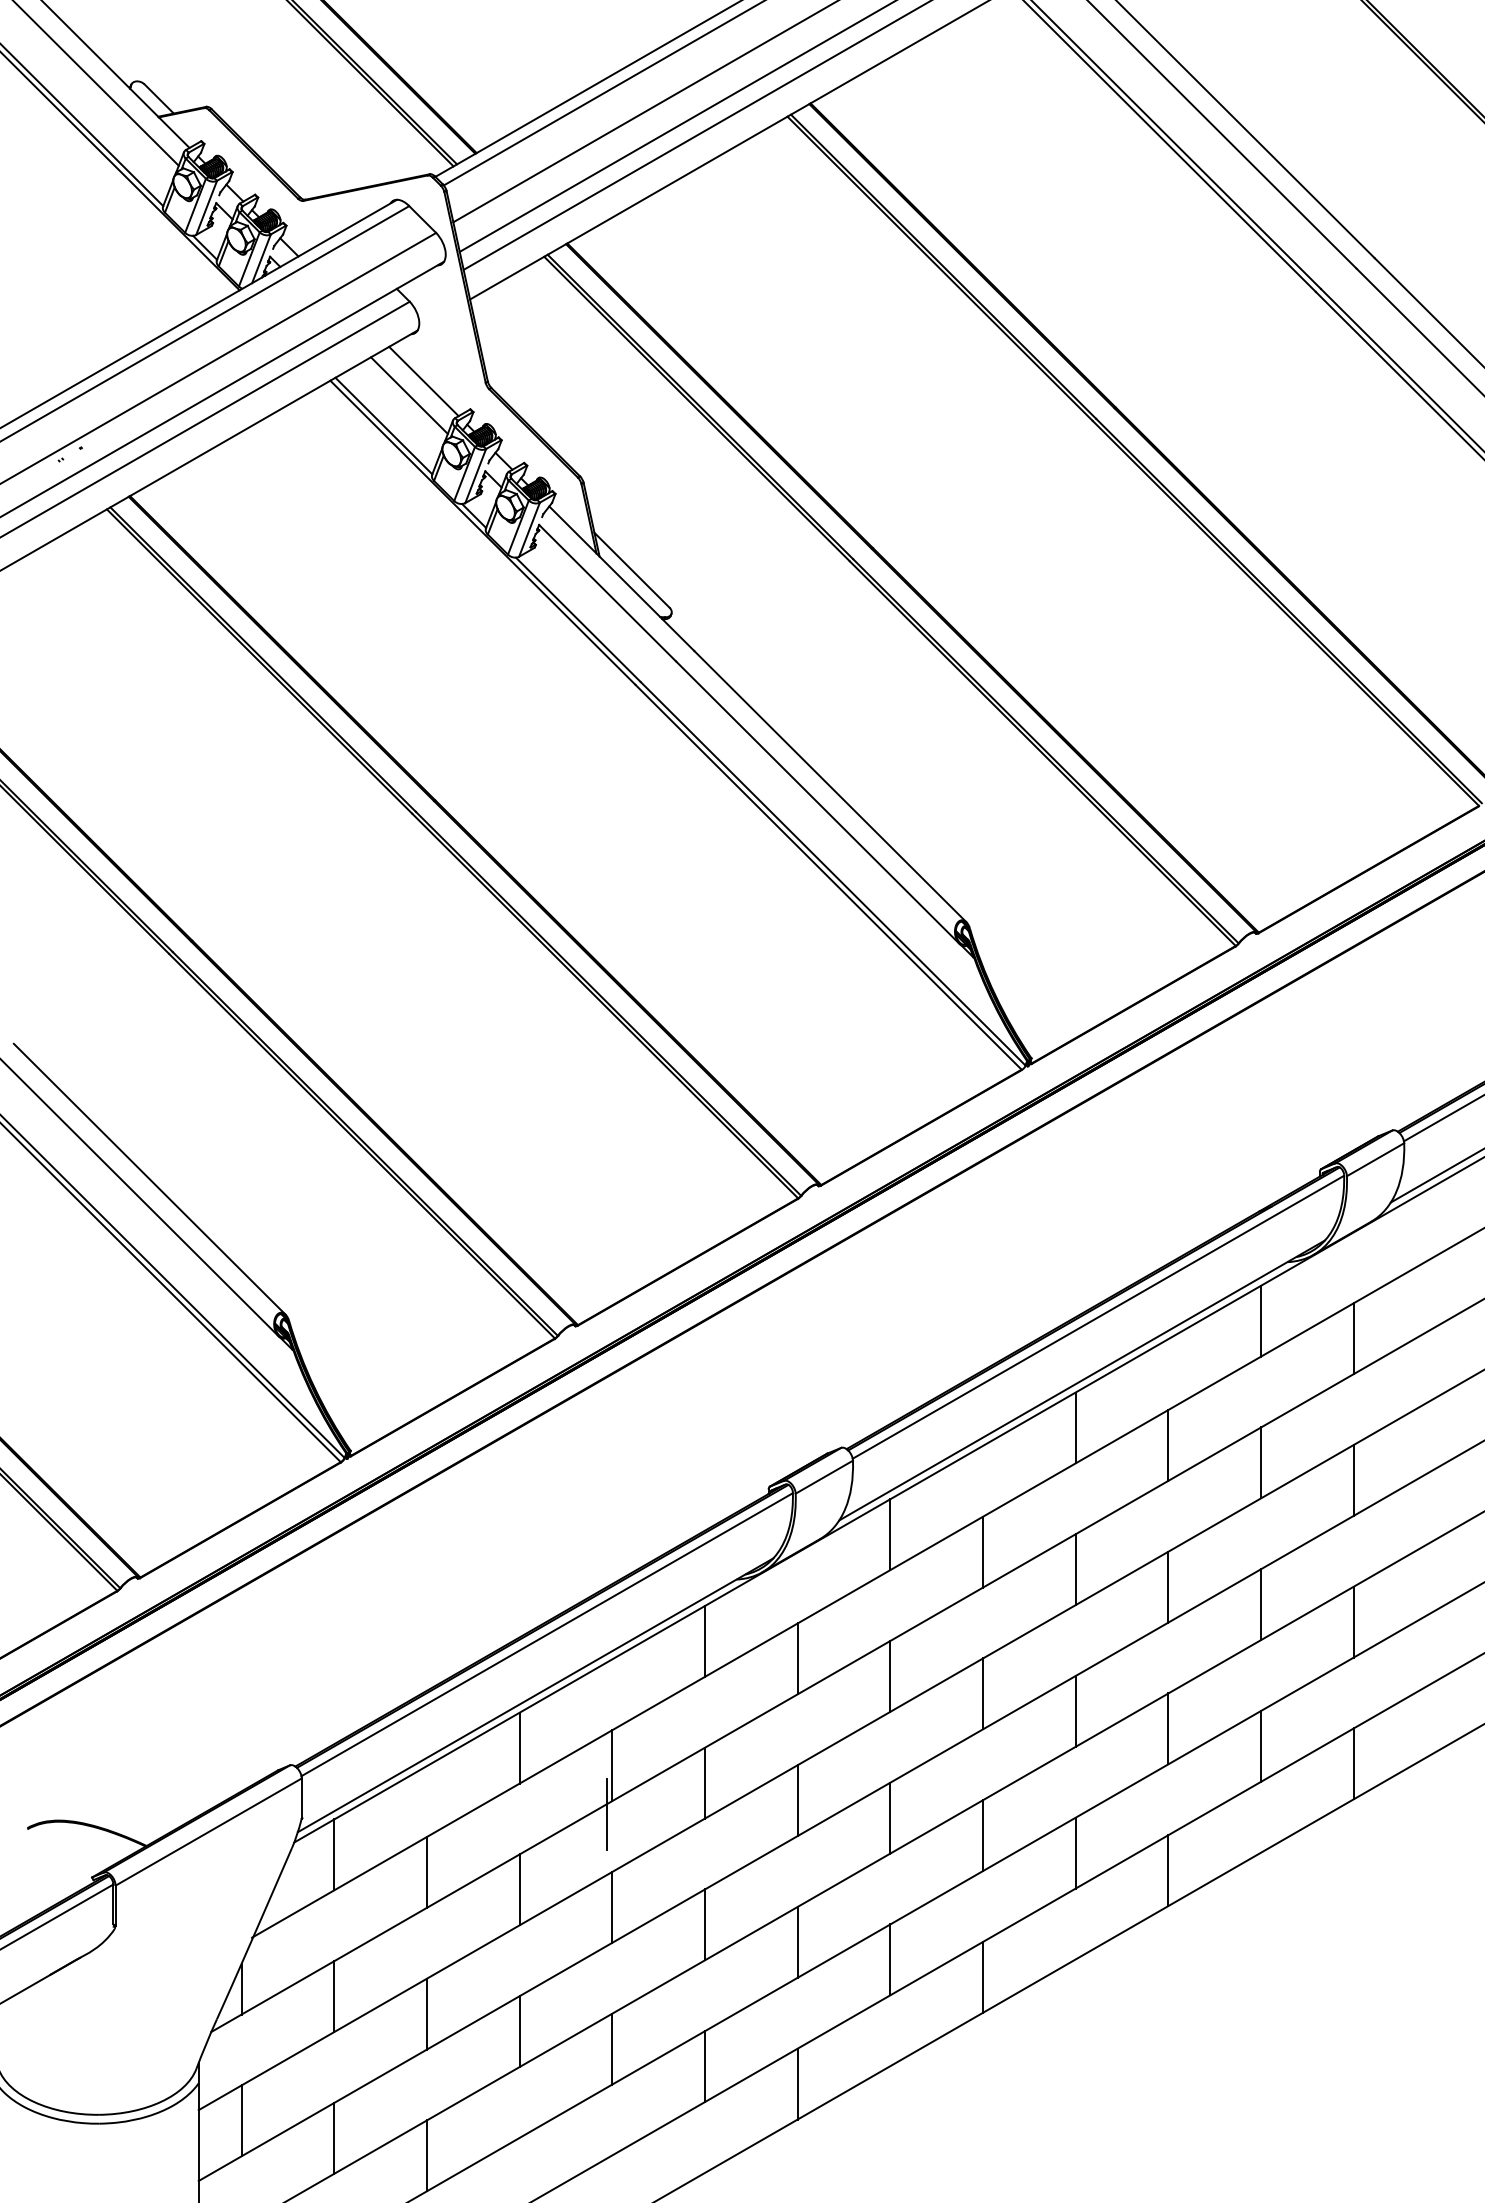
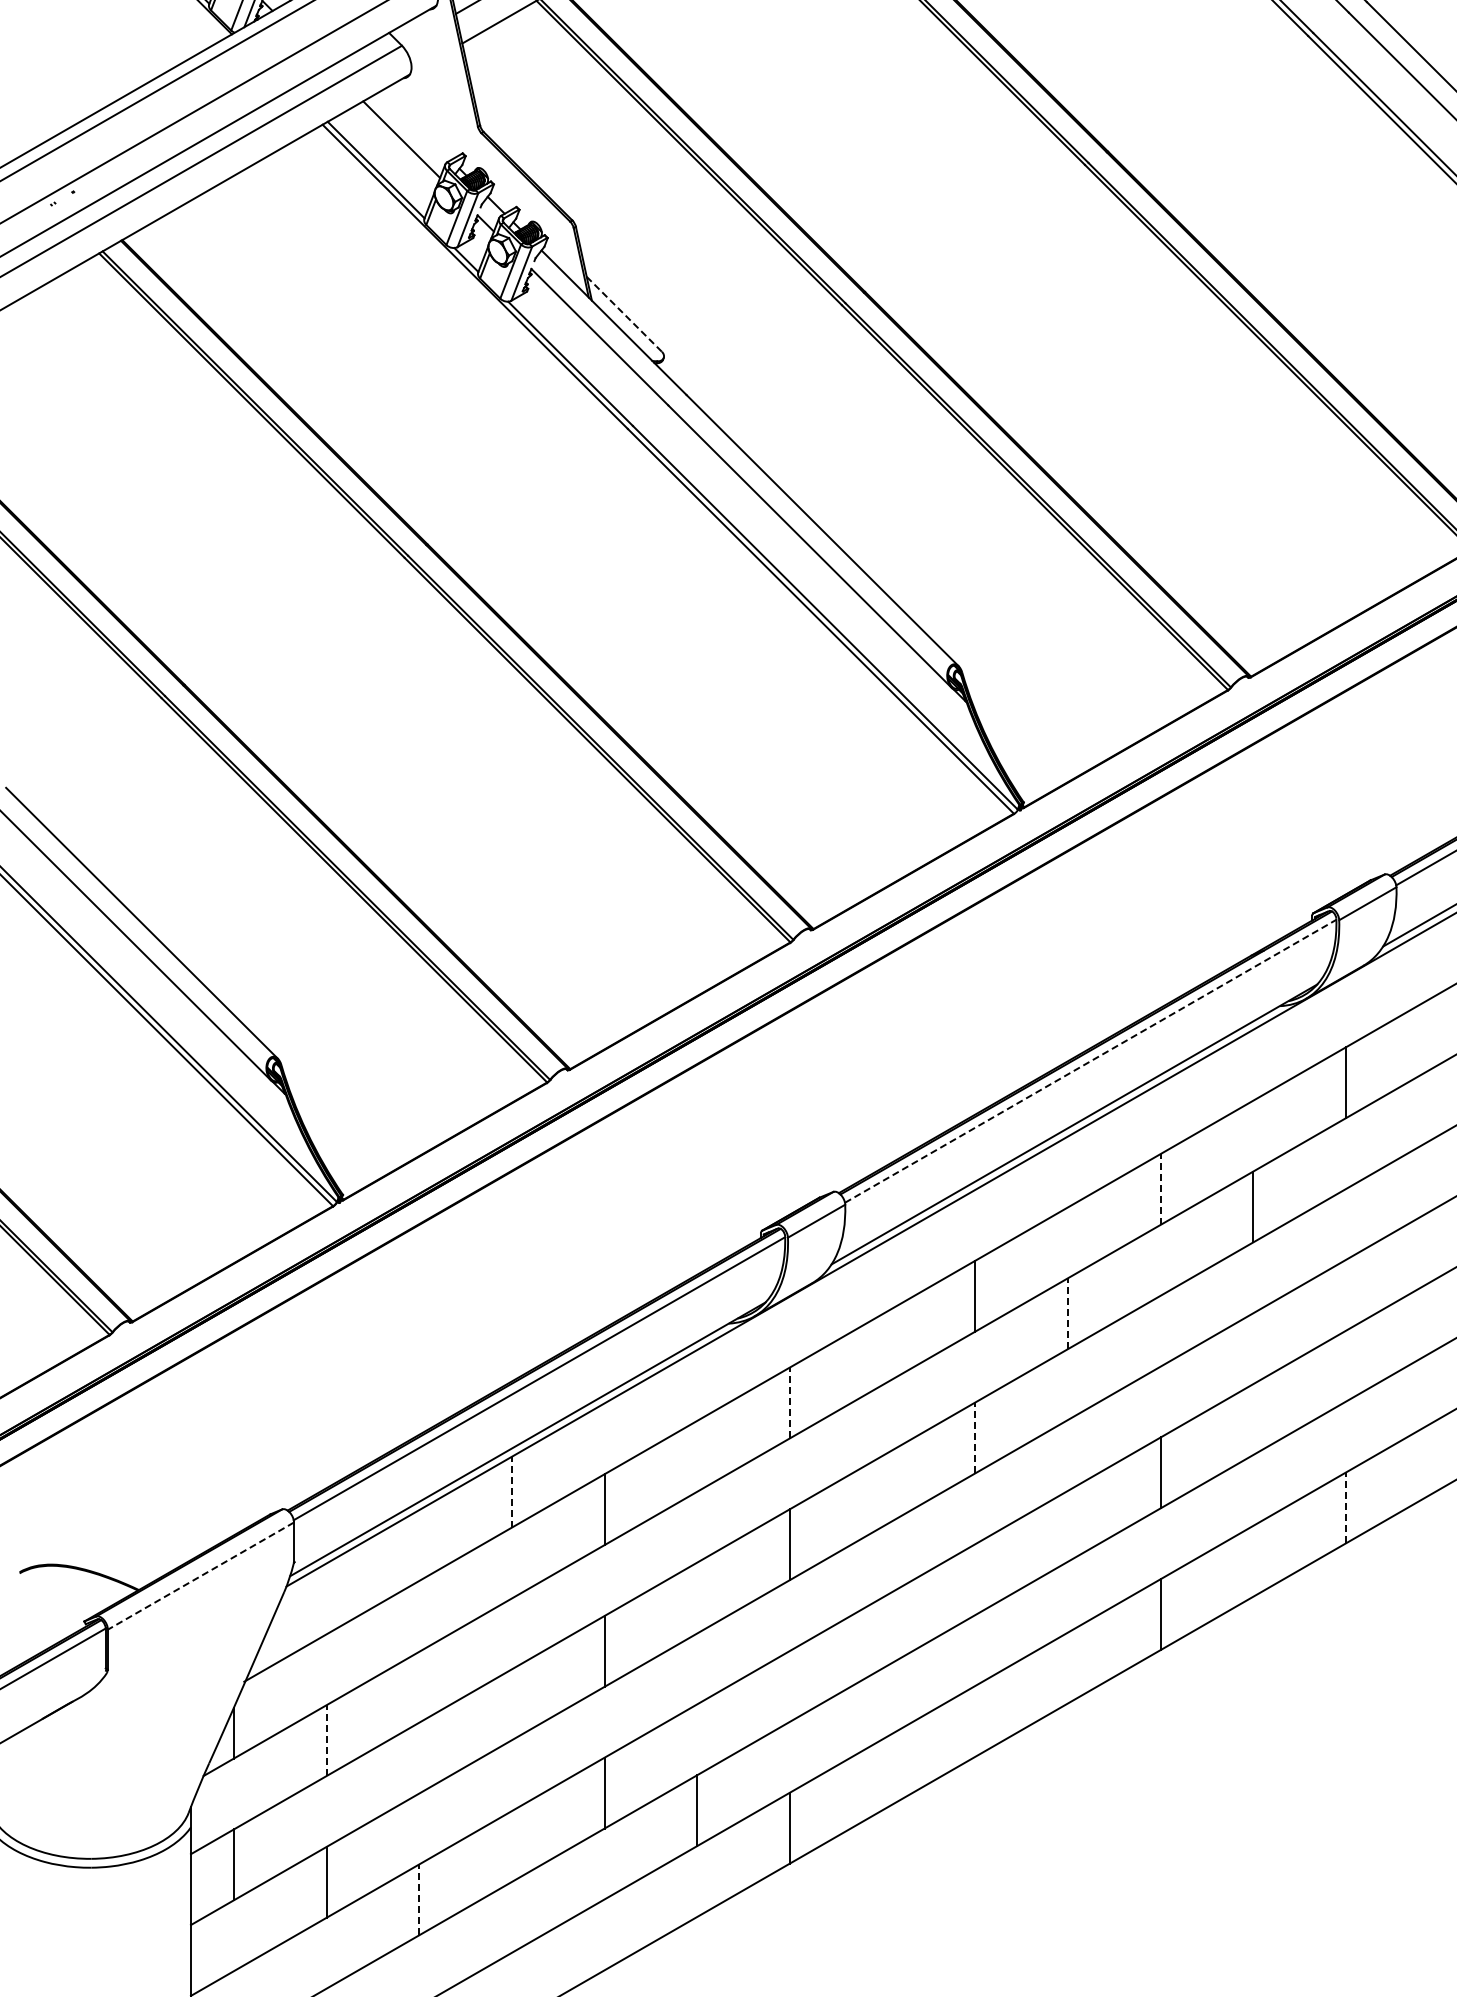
line: (423, 381) -> (415, 125), removed
line: (632, 570) -> (624, 314), solid -> dashed
line: (1098, 1317) -> (1090, 1061), solid -> dashed
line: (1261, 1320) -> (1253, 1064), removed
line: (1075, 1427) -> (1067, 1171), removed
line: (1168, 1444) -> (1160, 1188), solid -> dashed
line: (1353, 1479) -> (1345, 1223), removed
line: (890, 1534) -> (882, 1278), removed
line: (1075, 1569) -> (1067, 1313), solid -> dashed
line: (1168, 1586) -> (1160, 1330), removed
line: (1261, 1604) -> (1253, 1348), removed
line: (1353, 1621) -> (1345, 1365), removed
line: (705, 1640) -> (697, 1384), removed
line: (797, 1658) -> (789, 1402), solid -> dashed
line: (890, 1675) -> (882, 1419), removed
line: (983, 1693) -> (975, 1437), solid -> dashed
line: (1075, 1710) -> (1067, 1454), removed
line: (1261, 1745) -> (1253, 1489), removed
line: (519, 1747) -> (511, 1491), solid -> dashed
line: (1353, 1763) -> (1345, 1507), solid -> dashed
line: (705, 1782) -> (697, 1526), removed
line: (607, 1813) -> (599, 1557), removed
line: (890, 1817) -> (882, 1561), removed
line: (208, 1832) -> (200, 1576), solid -> dashed
line: (983, 1835) -> (975, 1579), removed
line: (1075, 1852) -> (1067, 1596), removed
line: (334, 1854) -> (326, 1598), removed
line: (427, 1871) -> (419, 1615), removed
line: (519, 1889) -> (511, 1633), removed
line: (705, 1924) -> (697, 1668), removed
line: (797, 1941) -> (789, 1685), removed
line: (890, 1959) -> (882, 1703), removed
line: (983, 1976) -> (975, 1720), removed
line: (334, 1996) -> (326, 1740), solid -> dashed
line: (427, 2013) -> (419, 1757), removed
line: (519, 2031) -> (511, 1775), removed
line: (427, 2155) -> (419, 1899), solid -> dashed

